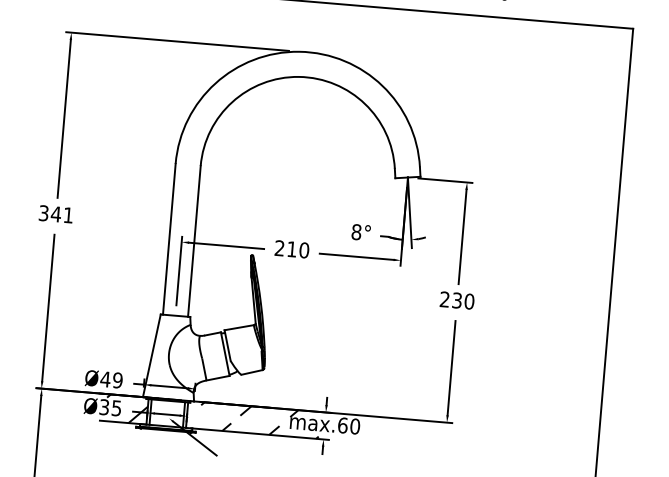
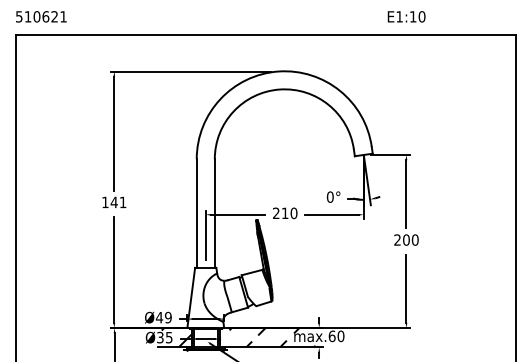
text: (43, 213) -> (105, 202), 341 -> 141
text: (355, 231) -> (329, 196), 8° -> 0°
text: (457, 299) -> (406, 239), 230 -> 200

